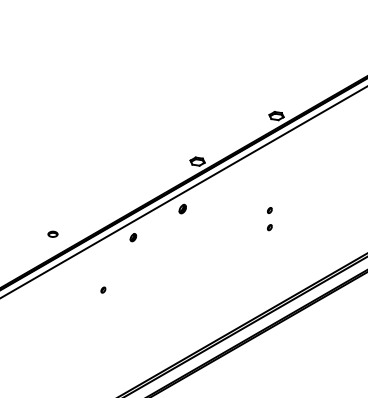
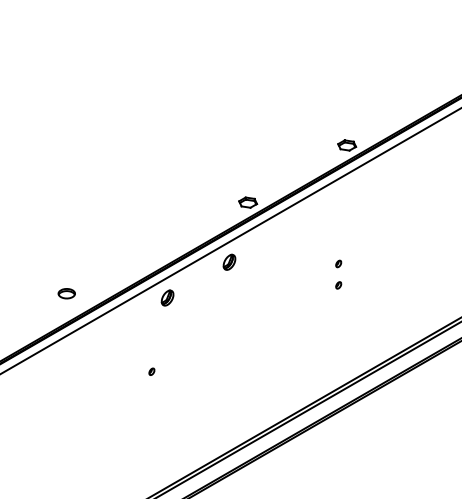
part: (182, 208) -> (229, 261), size x1.43
part: (52, 234) -> (66, 293), size x1.43
part: (133, 237) -> (167, 297), size x1.67
part: (103, 289) -> (151, 371), moved

